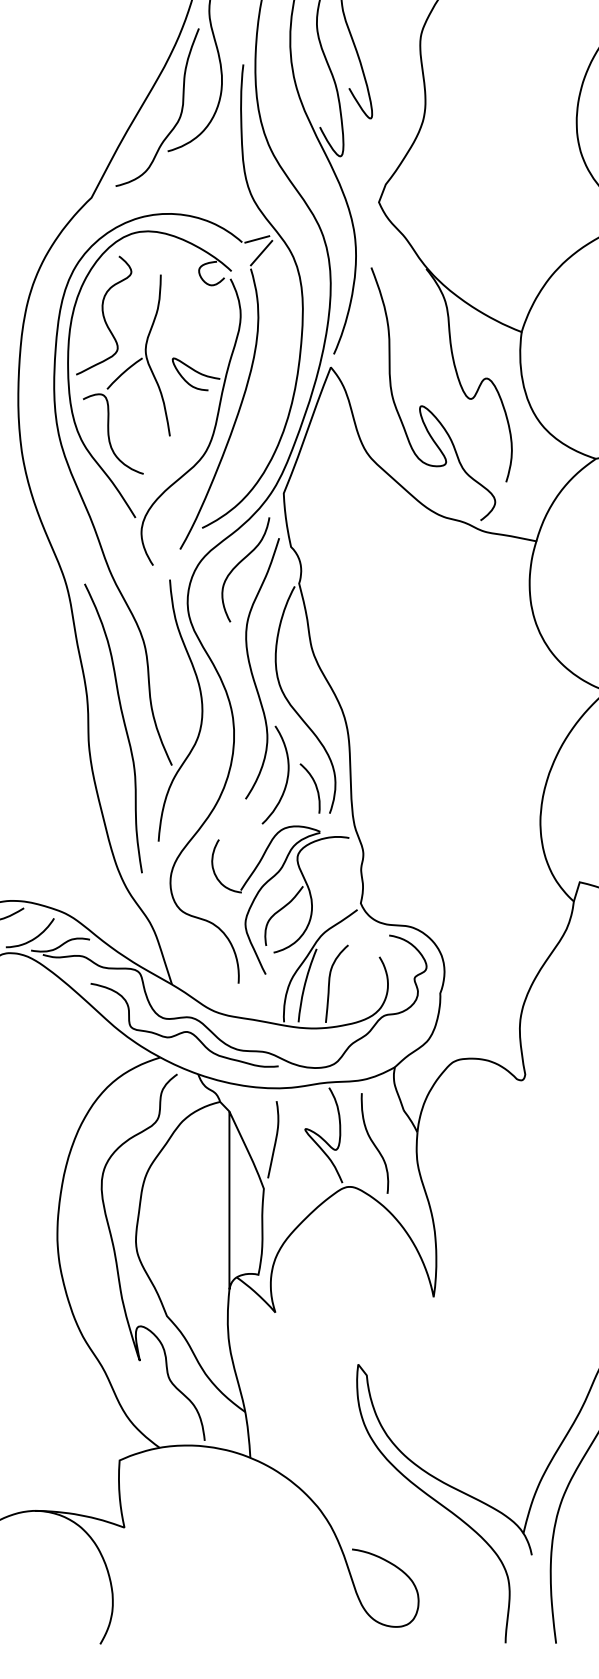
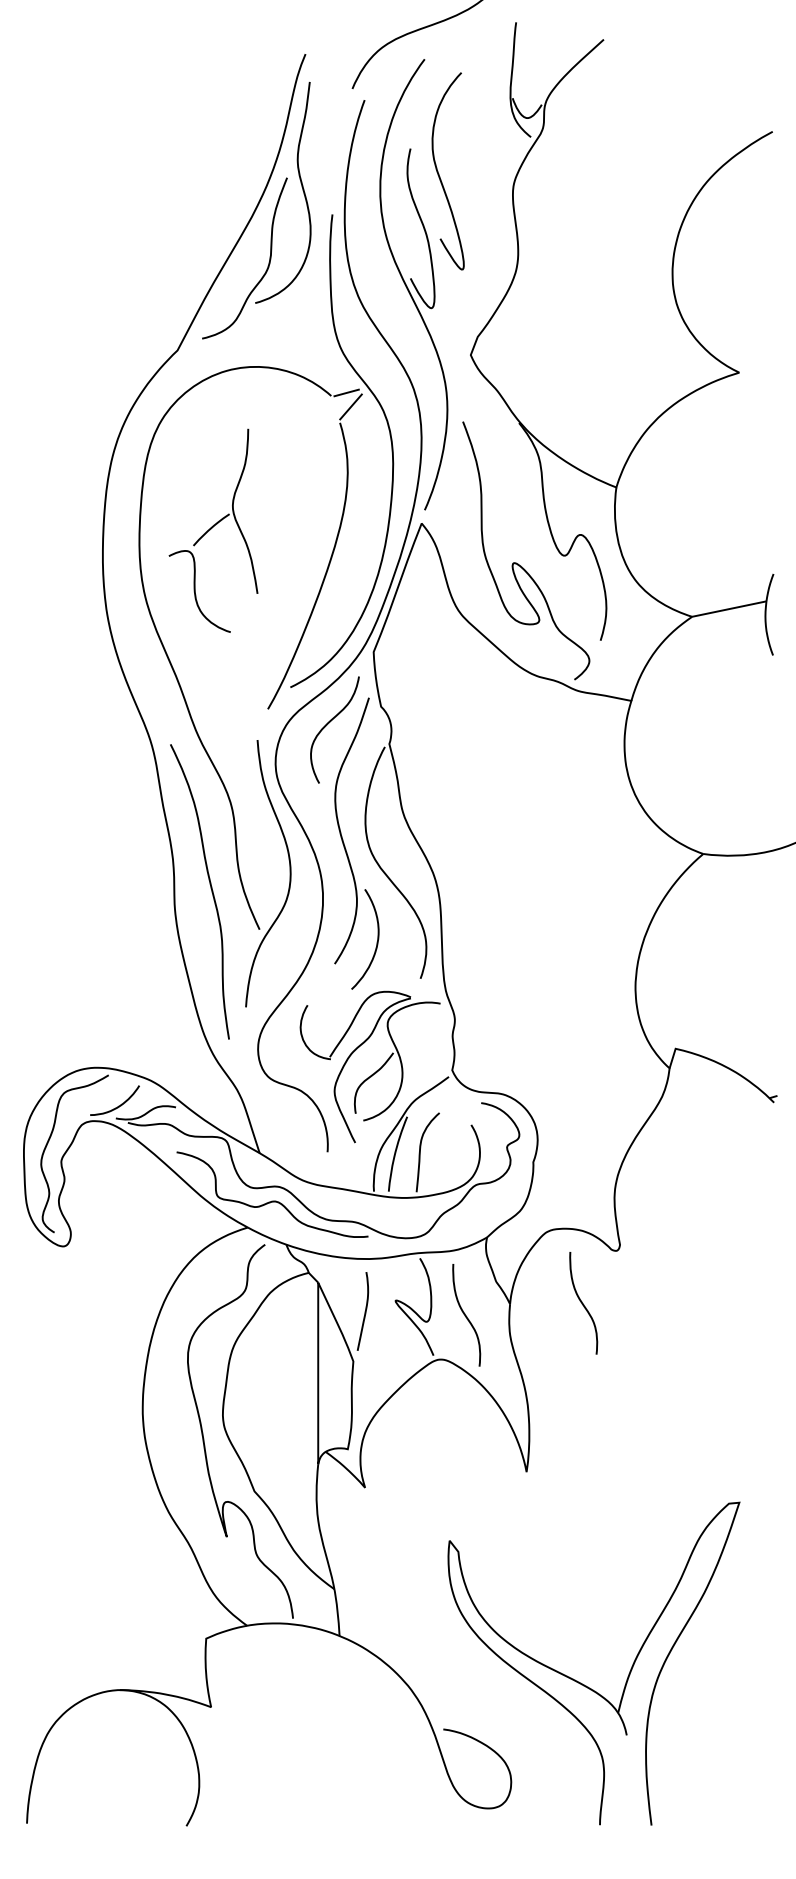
part: (180, 377) -> (268, 533), removed
curve: (314, 785) -> (405, 950), removed
curve: (489, 1131) -> (583, 1303), added

